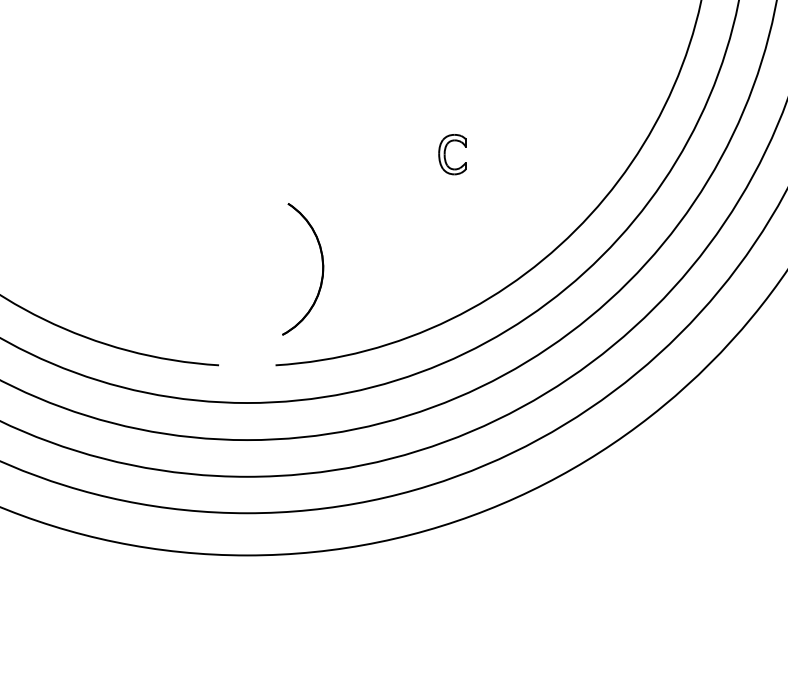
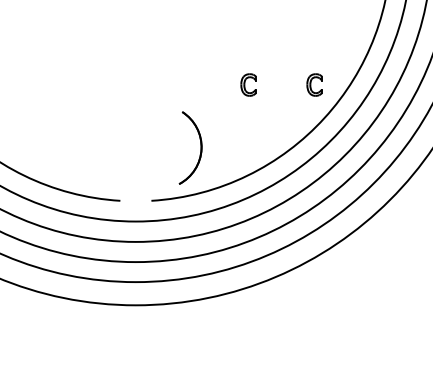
part: (572, 153) -> (314, 84), added
part: (321, 268) -> (200, 147), moved

